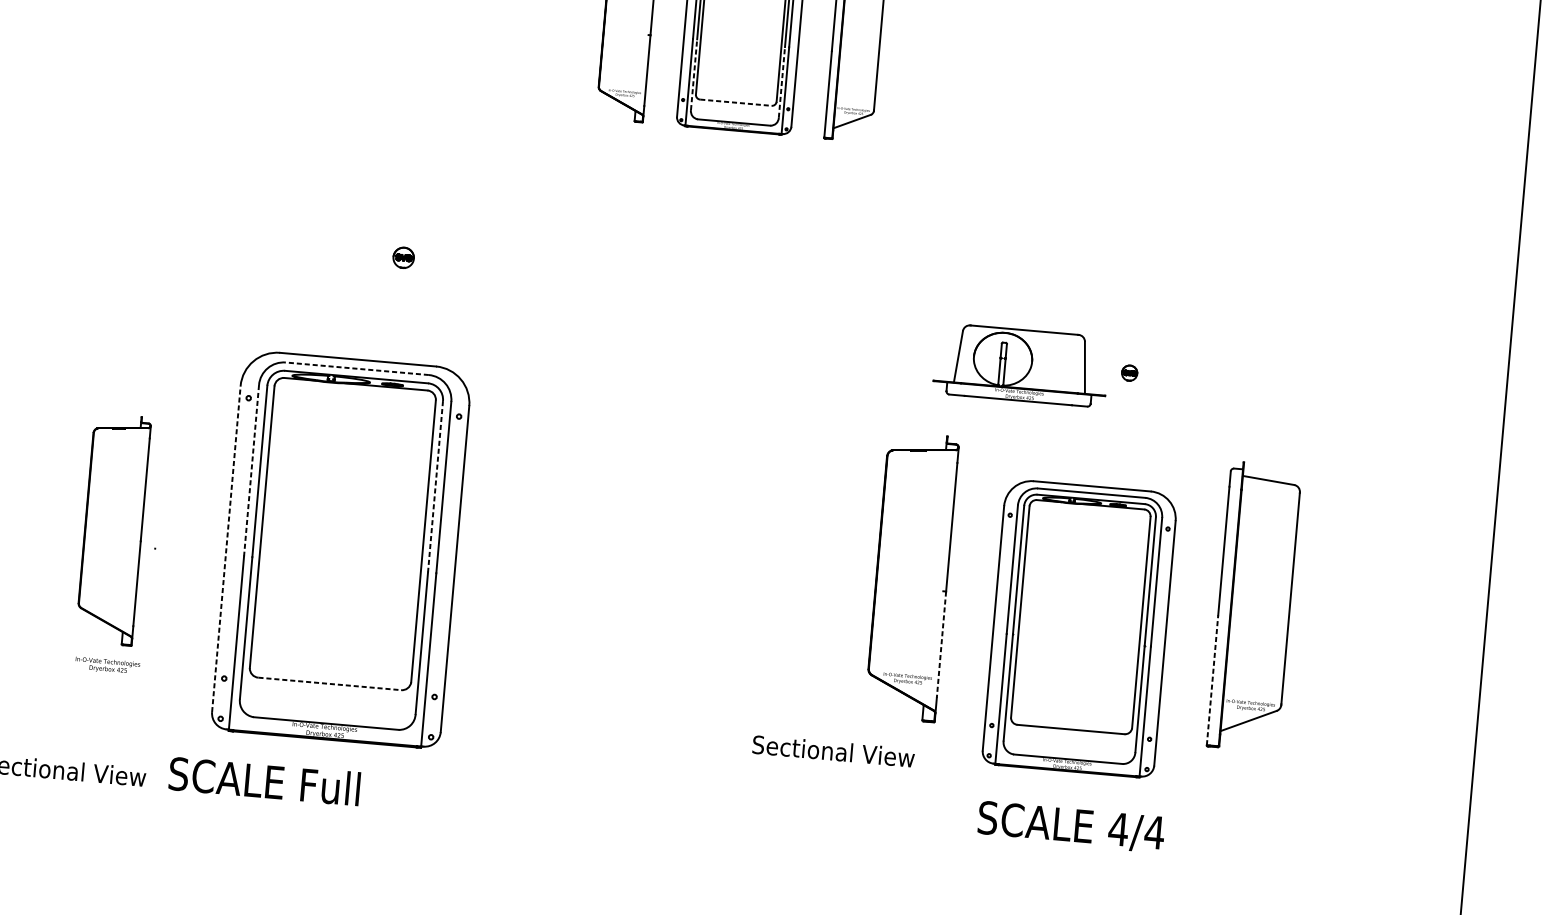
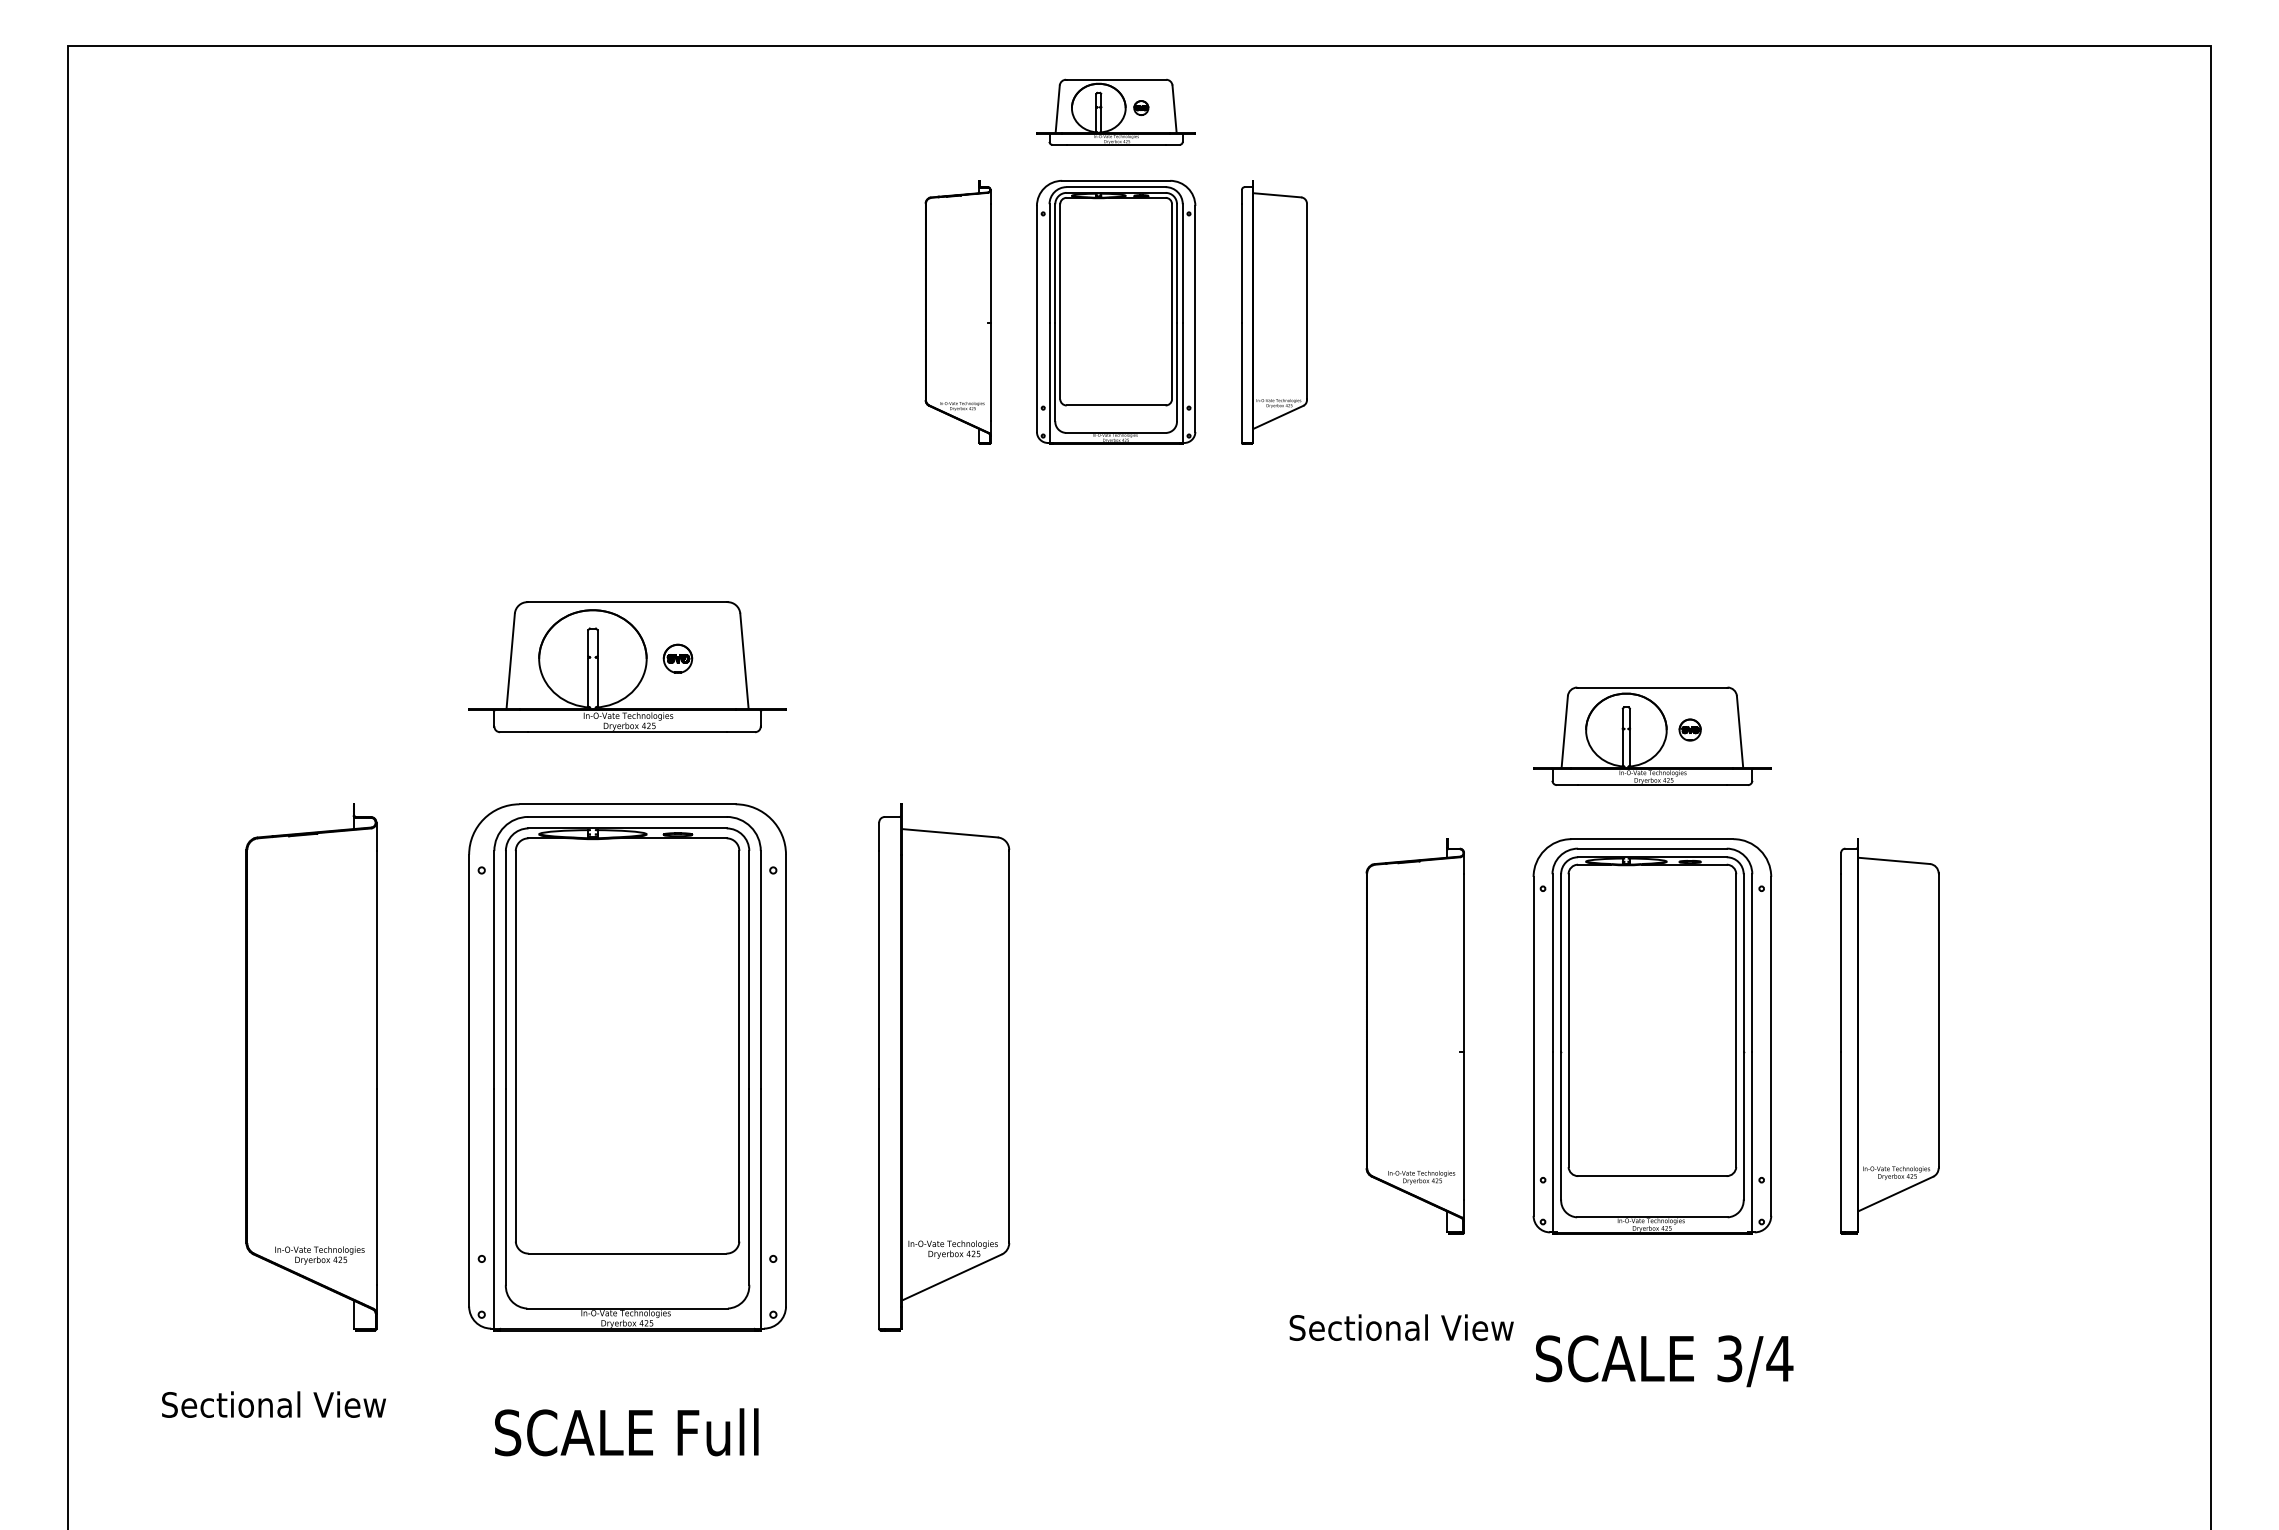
line: (694, 74) -> (1055, 371), dashed -> solid
line: (782, 82) -> (1177, 371), dashed -> solid
line: (736, 102) -> (1116, 405), dashed -> solid
part: (366, 260) -> (627, 667), added
part: (1021, 364) -> (1652, 735), moved
line: (357, 368) -> (627, 816), dashed -> solid
line: (251, 470) -> (494, 969), dashed -> solid
line: (435, 486) -> (749, 969), dashed -> solid
part: (113, 529) -> (311, 1067), size x1.67
line: (226, 549) -> (469, 1080), dashed -> solid
part: (570, 569) -> (944, 1067), added
part: (1079, 628) -> (1652, 1036), moved
line: (941, 644) -> (1464, 1125), dashed -> solid
line: (1212, 680) -> (1841, 1142), dashed -> solid
line: (329, 683) -> (627, 1253), dashed -> solid
text: (833, 751) -> (1401, 1327), moved
text: (264, 781) -> (626, 1432), moved
text: (1118, 829) -> (1729, 1358), 4/4 -> 3/4

